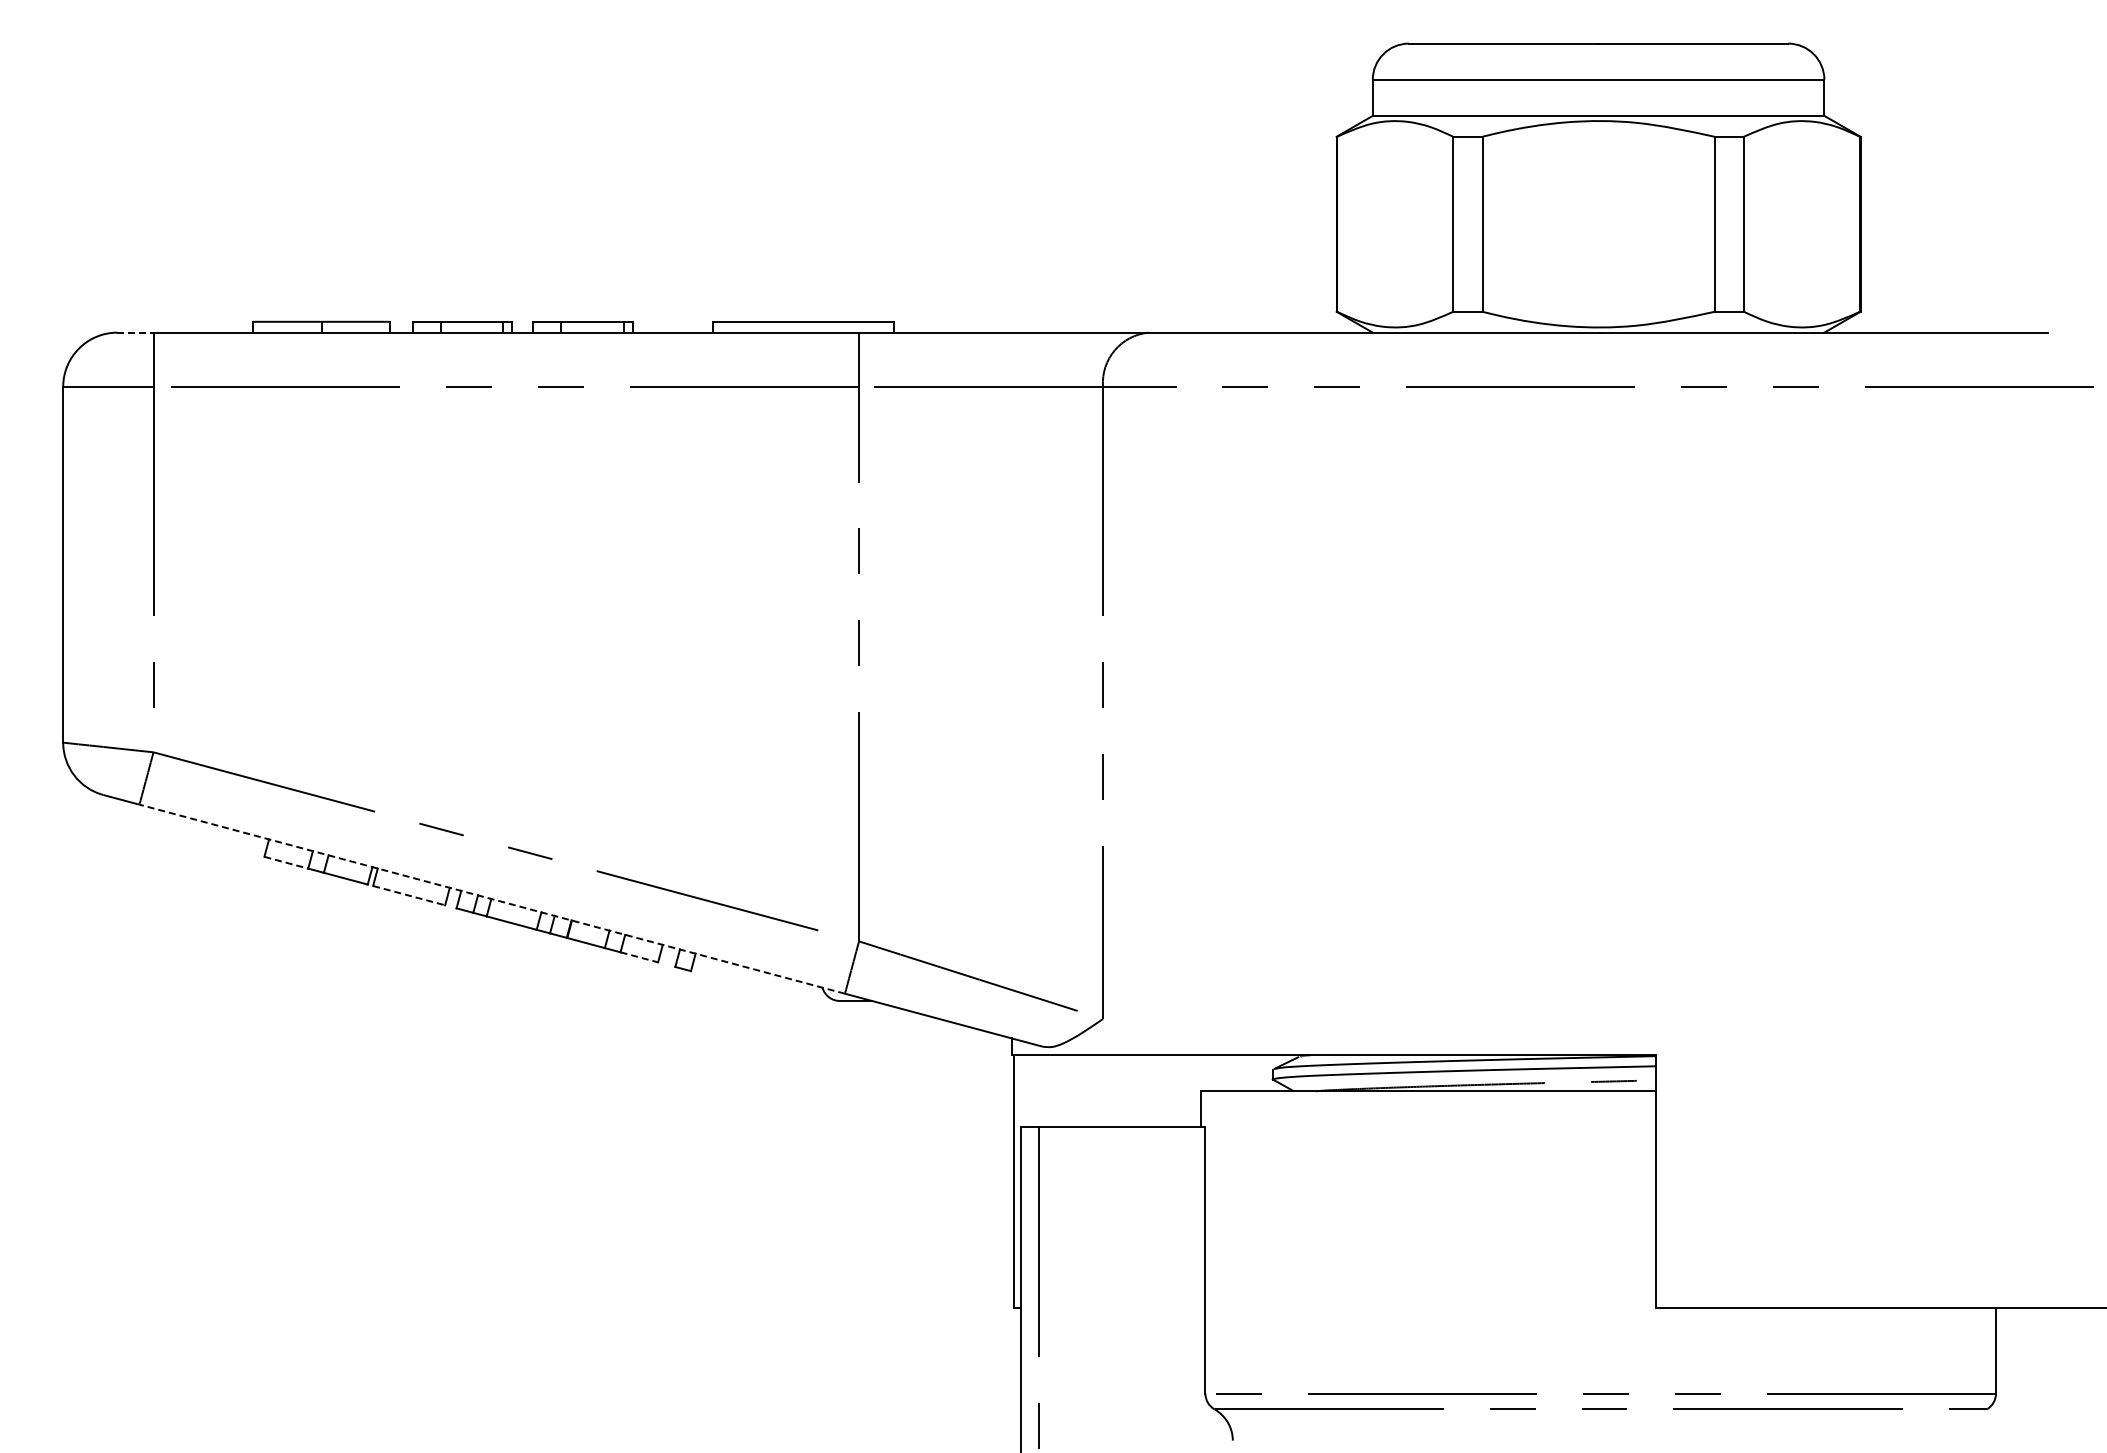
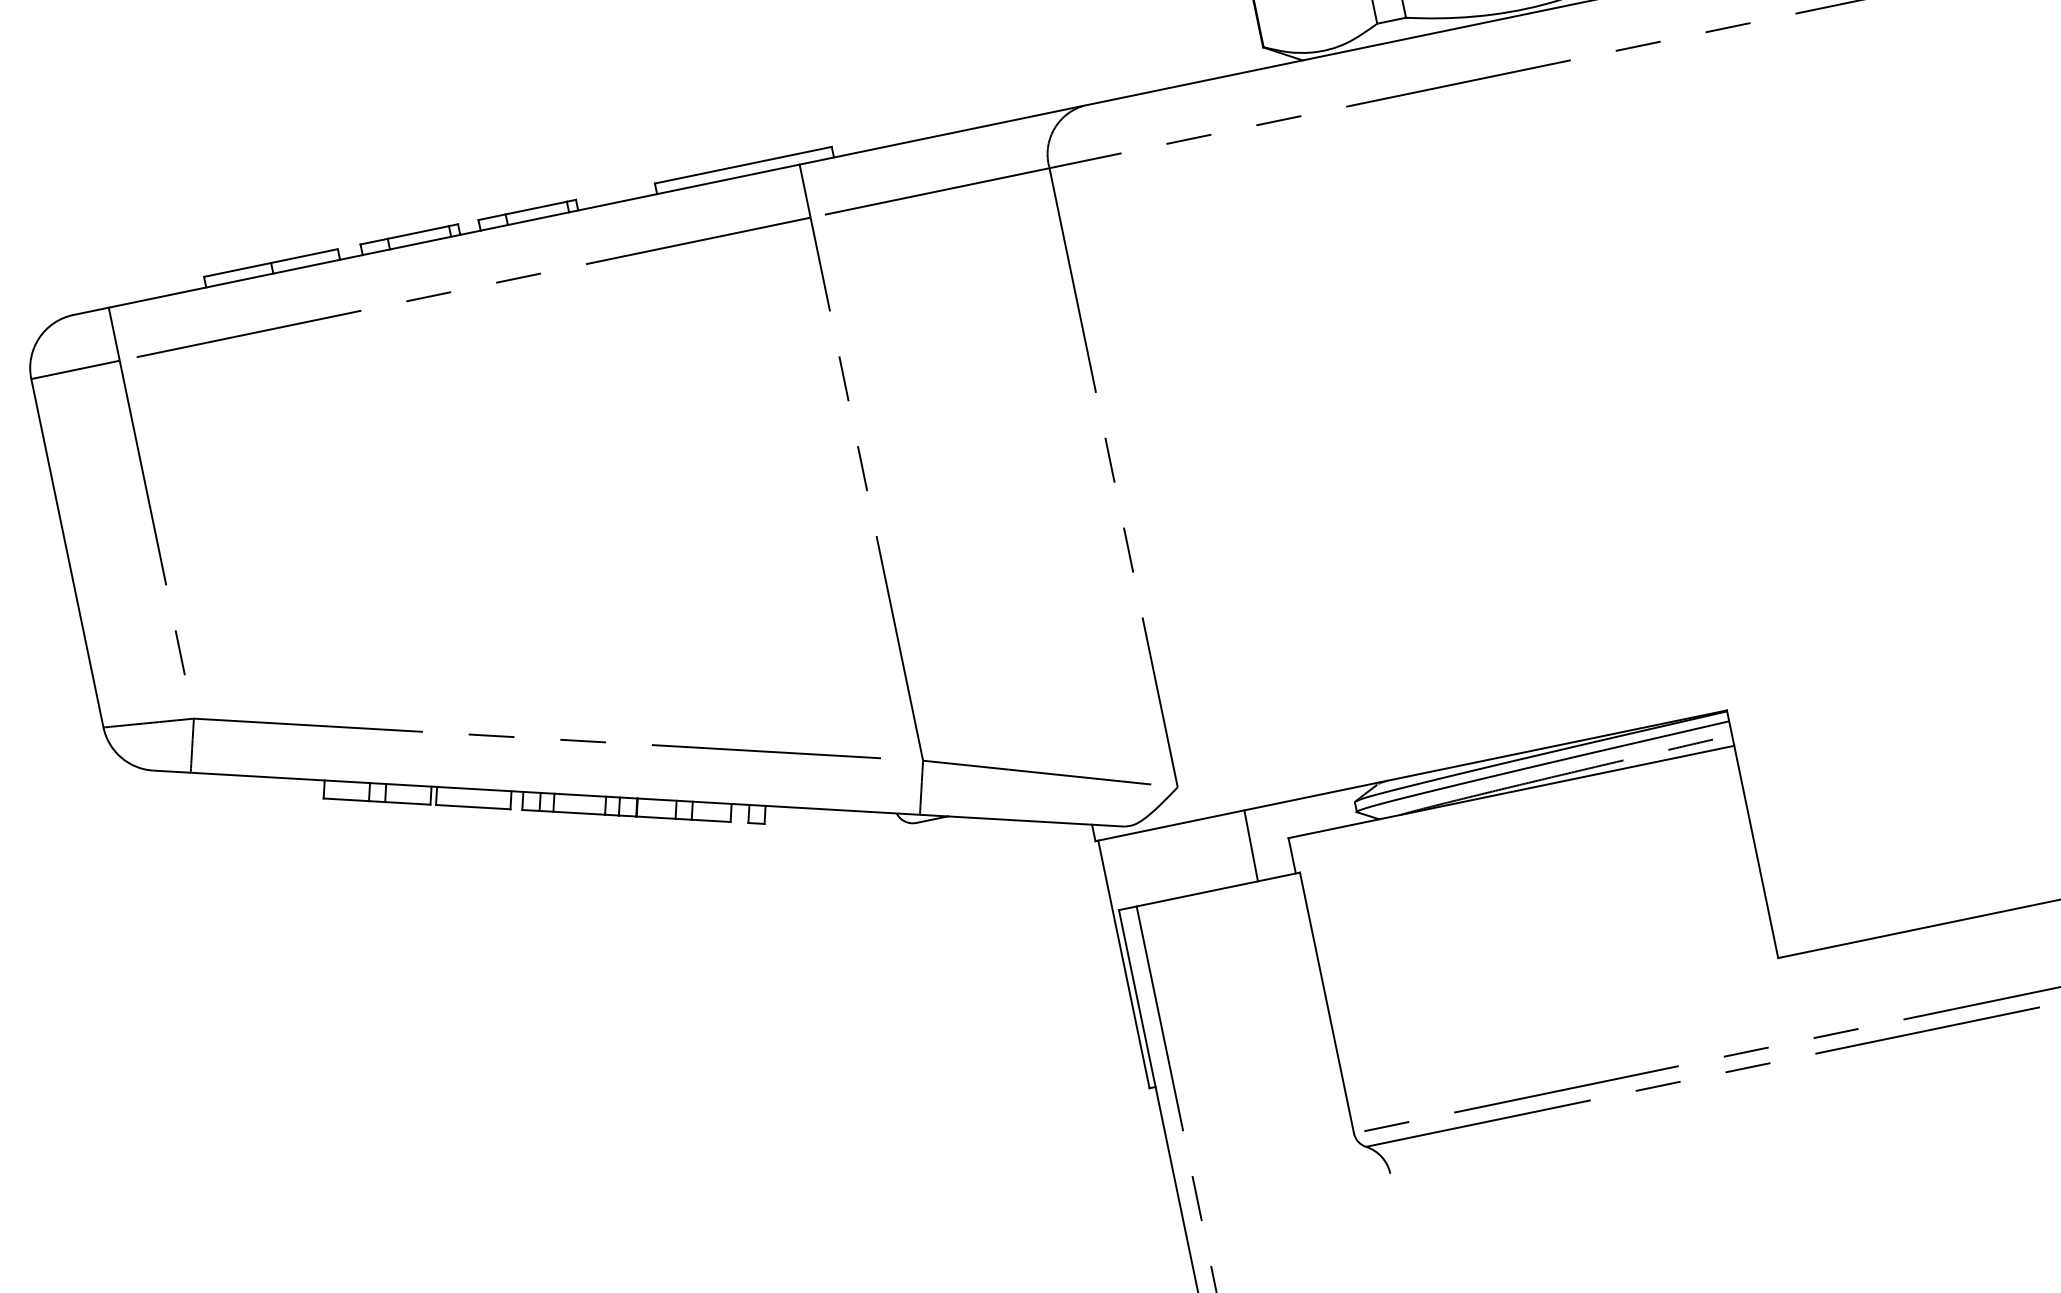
line: (135, 332) -> (91, 311), dashed -> solid
line: (286, 862) -> (346, 799), dashed -> solid
line: (409, 895) -> (473, 806), dashed -> solid
line: (491, 899) -> (554, 794), dashed -> solid
line: (639, 957) -> (711, 821), dashed -> solid
line: (1162, 1091) -> (1250, 846), added

